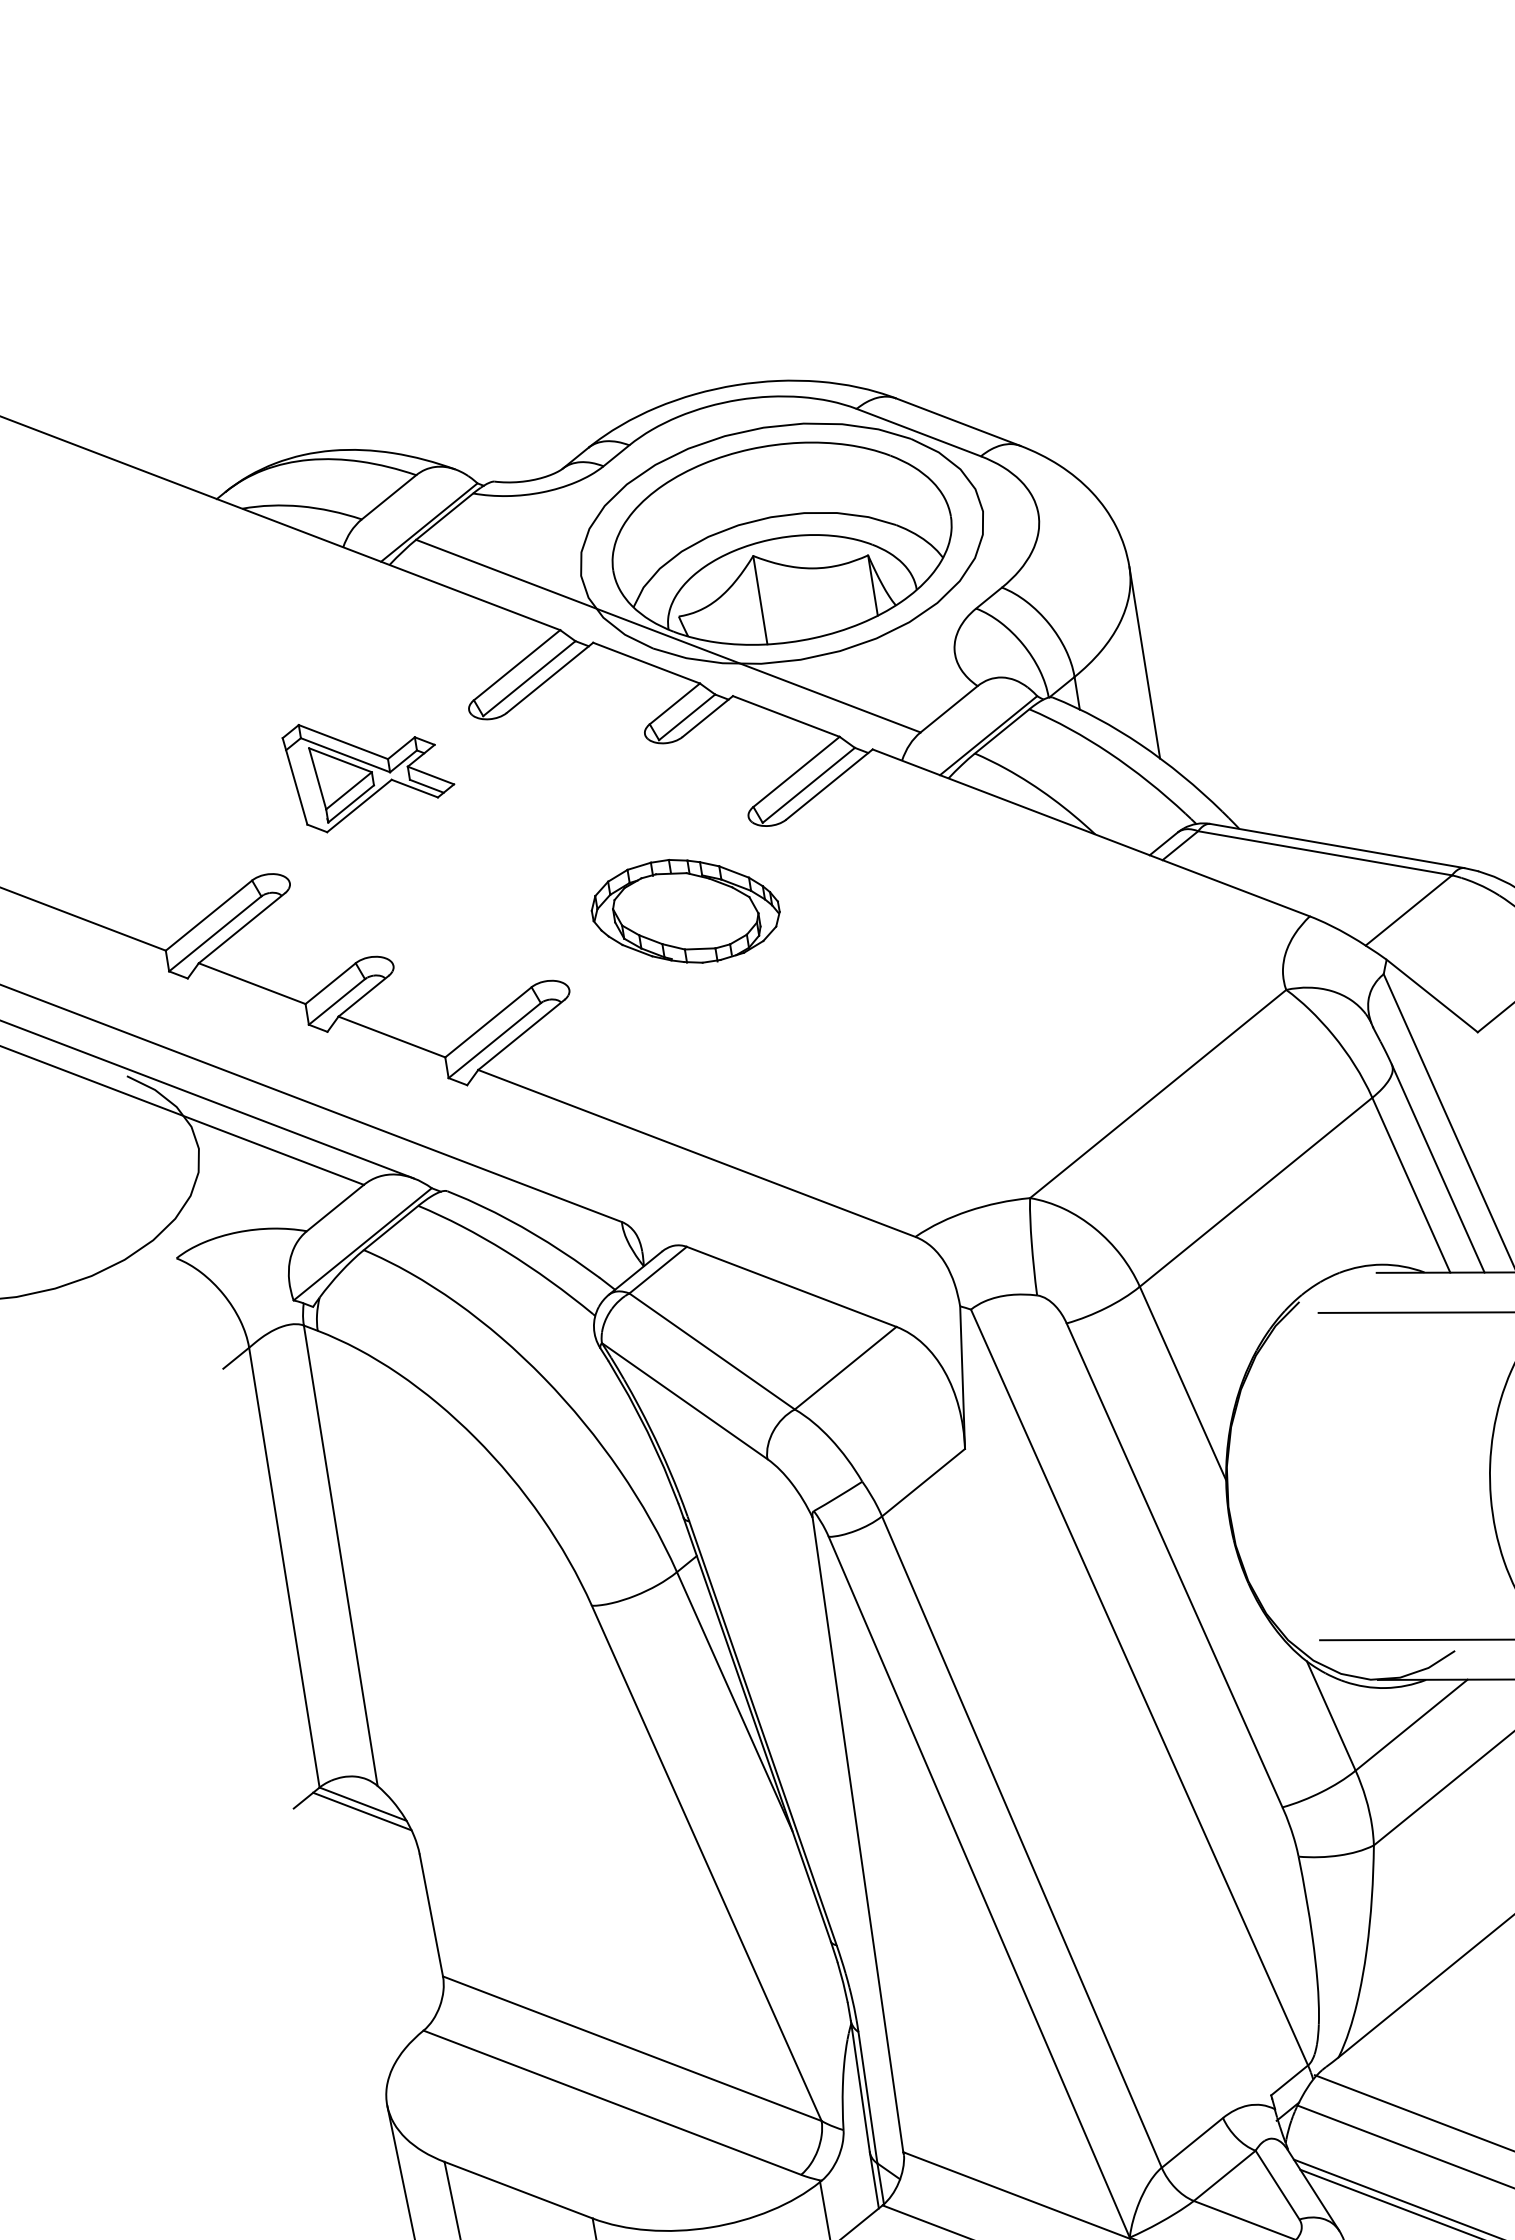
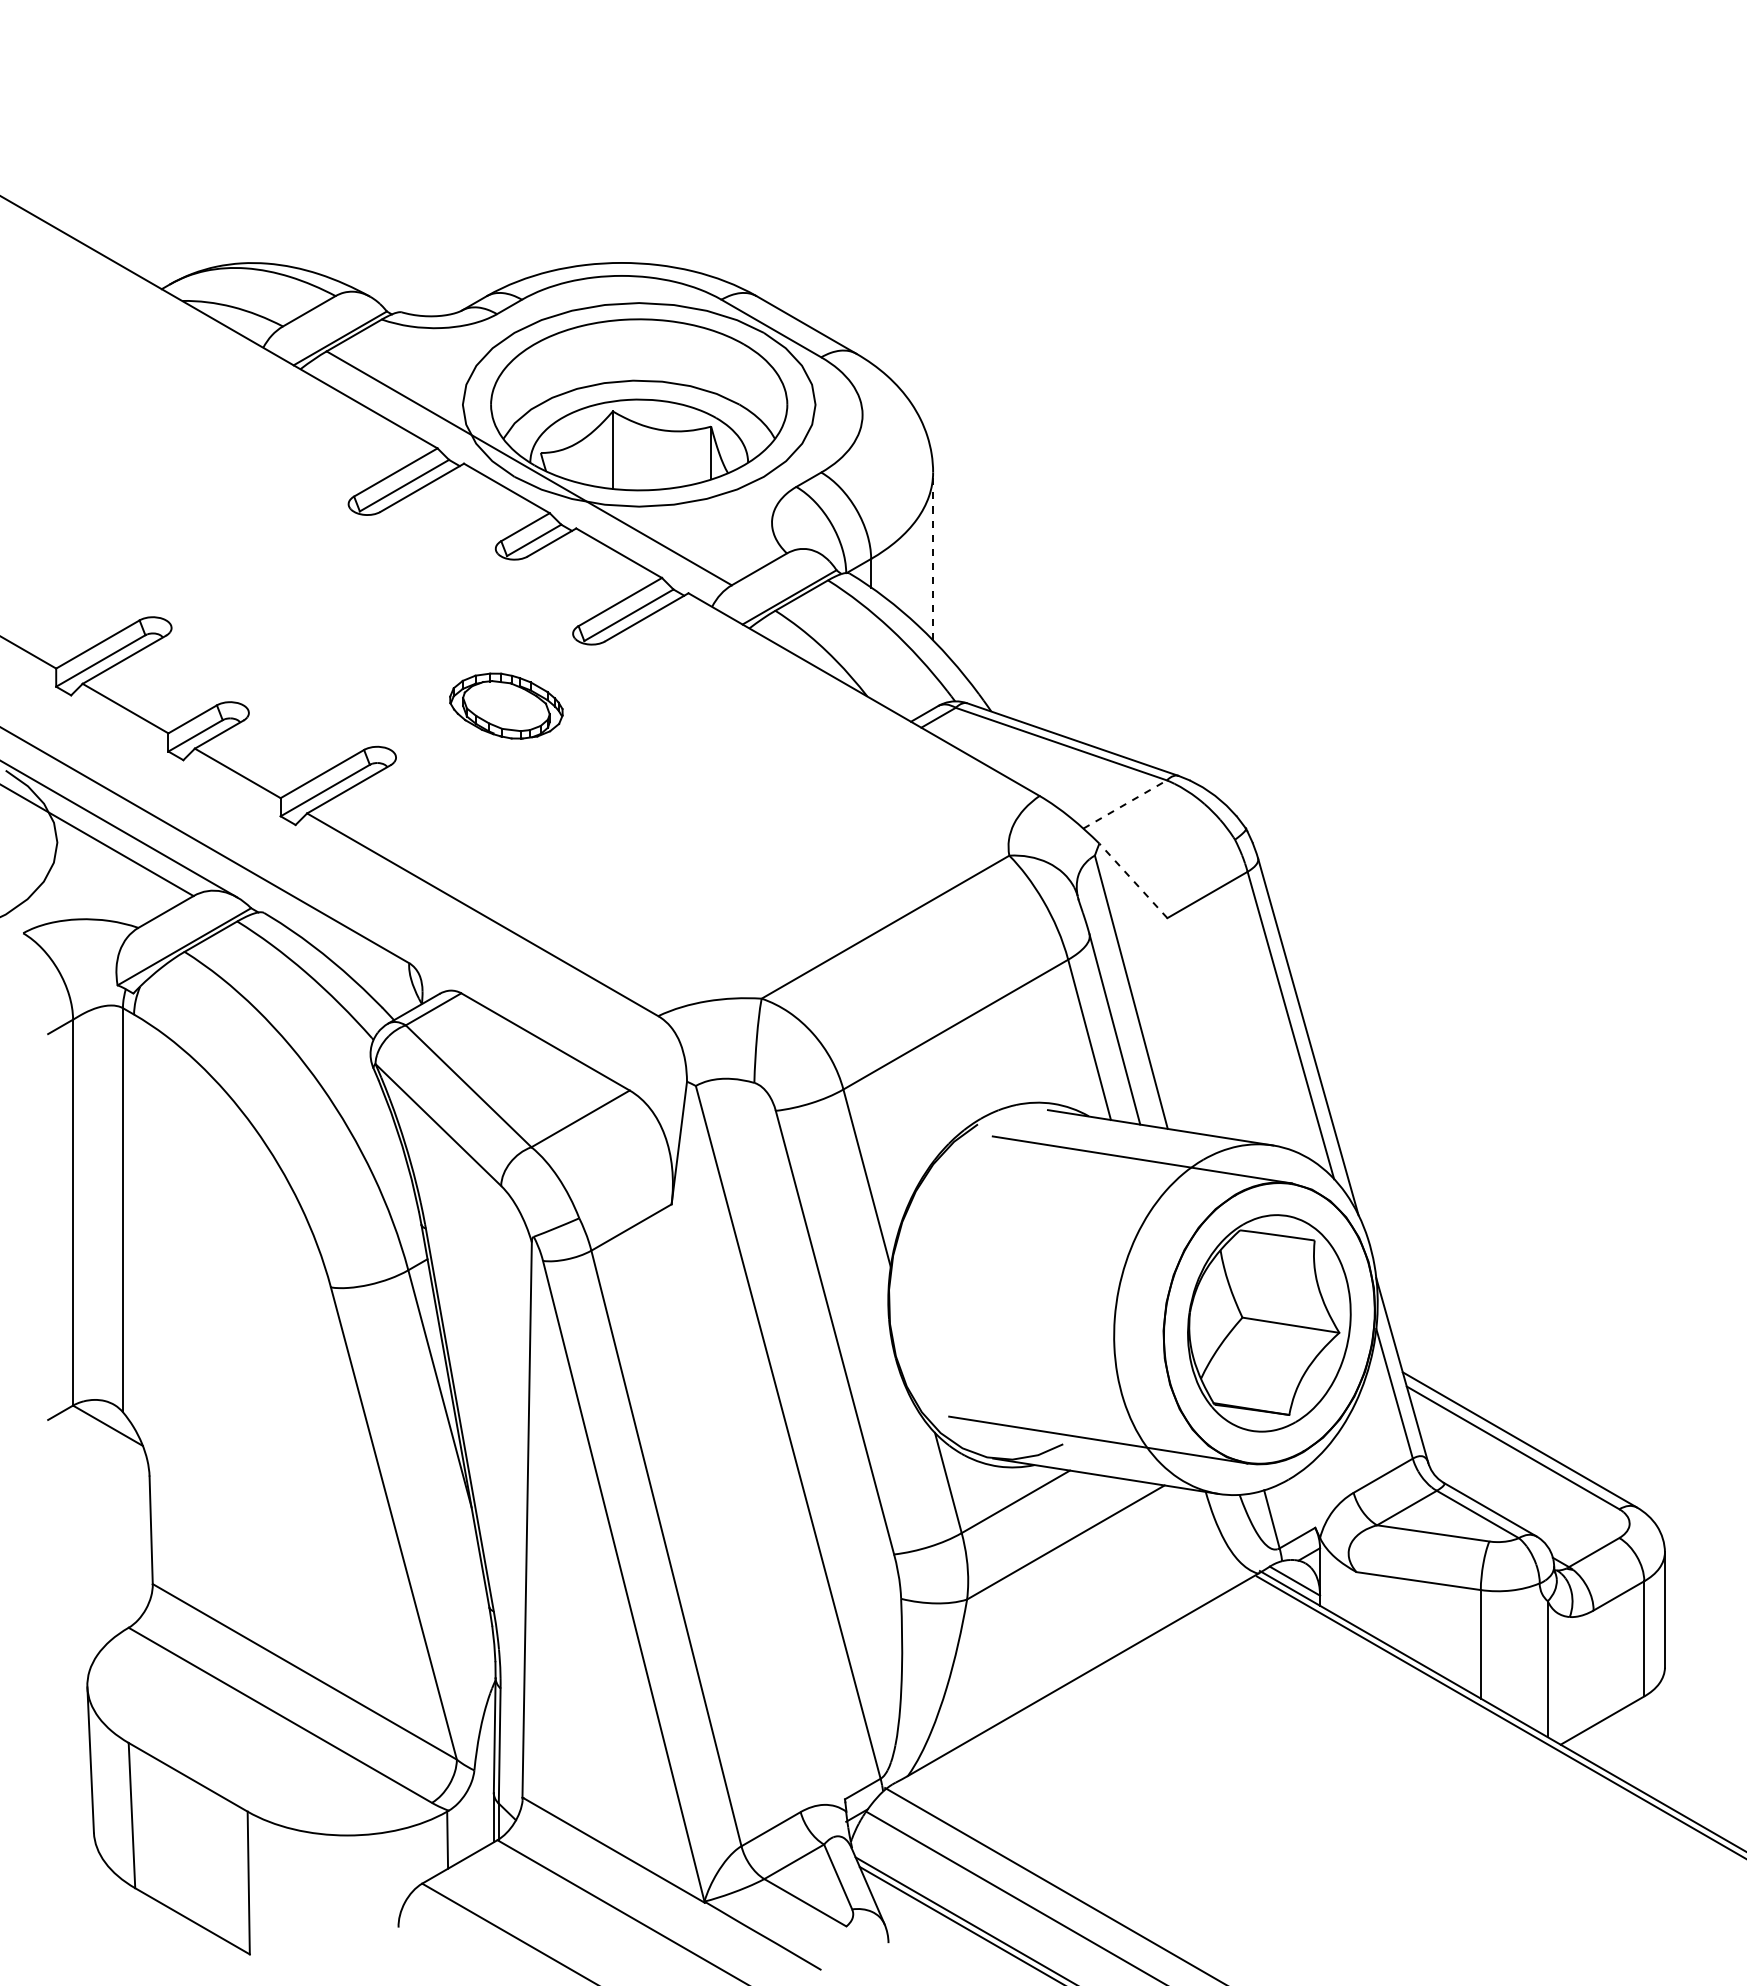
line: (1145, 662) -> (933, 556), solid -> dashed
part: (369, 769) -> (255, 541), removed
part: (685, 910) -> (506, 705), size x0.7
line: (1409, 910) -> (1125, 804), solid -> dashed
line: (1432, 995) -> (1133, 880), solid -> dashed
line: (361, 1811) -> (105, 1431), removed

